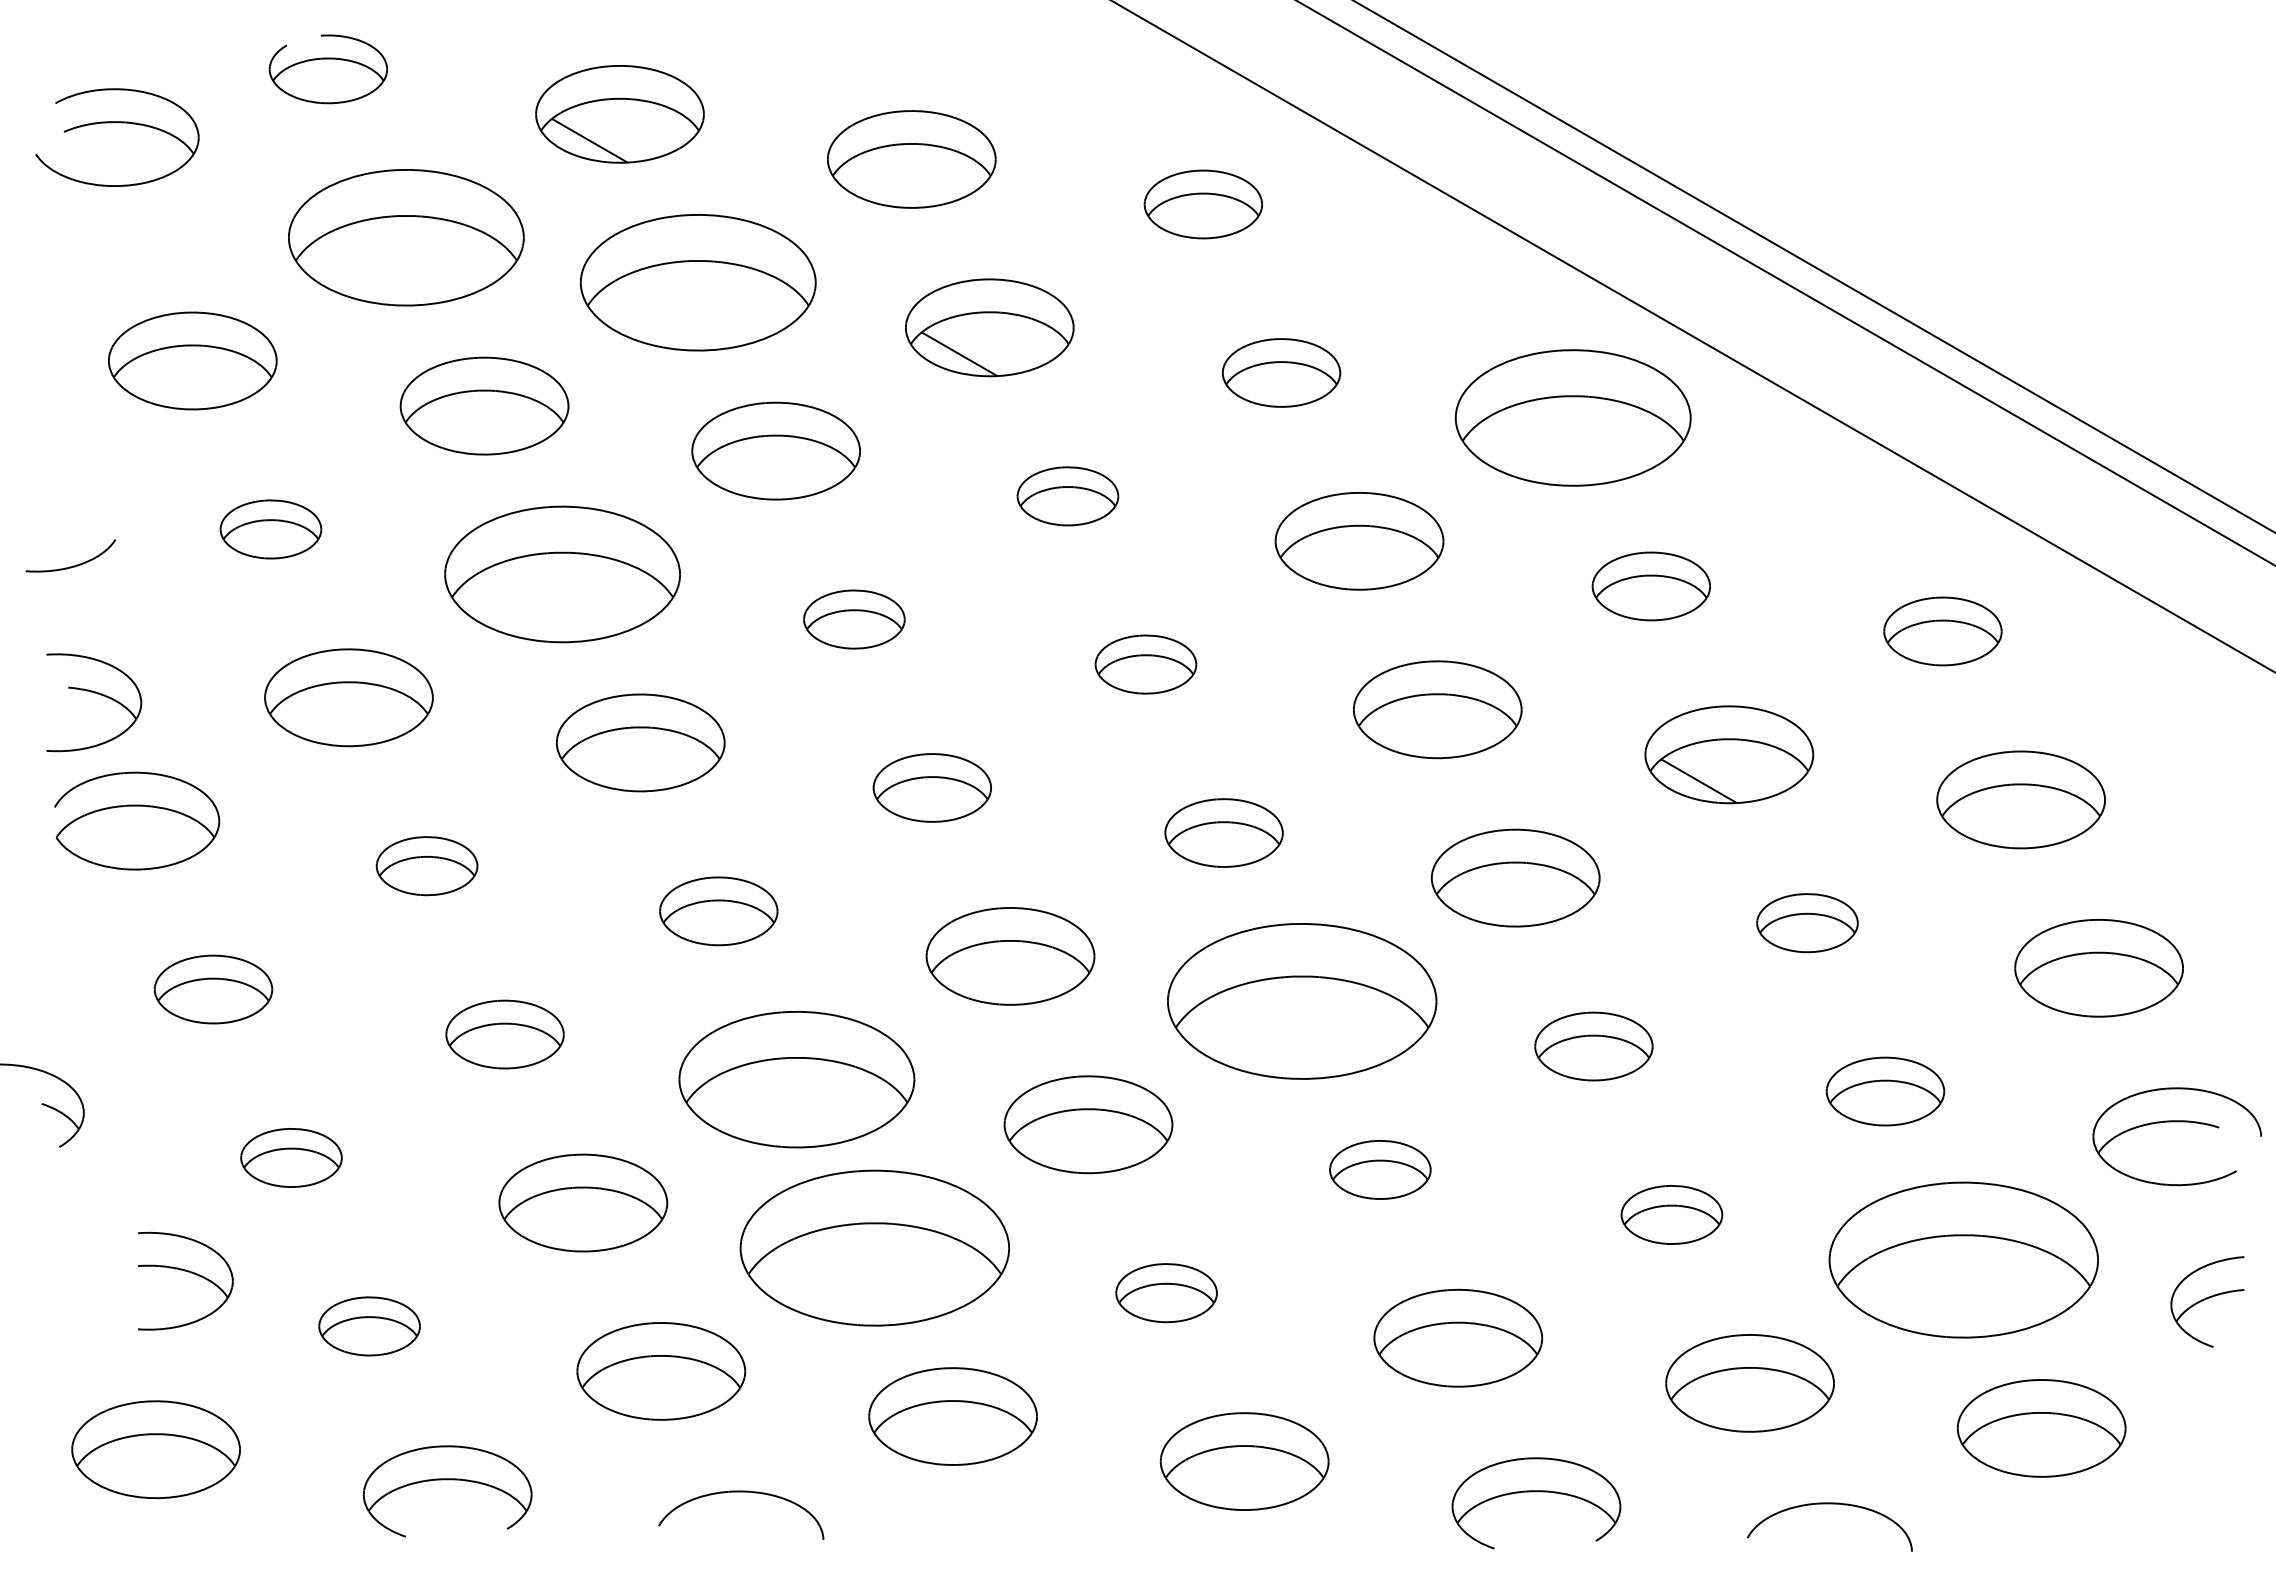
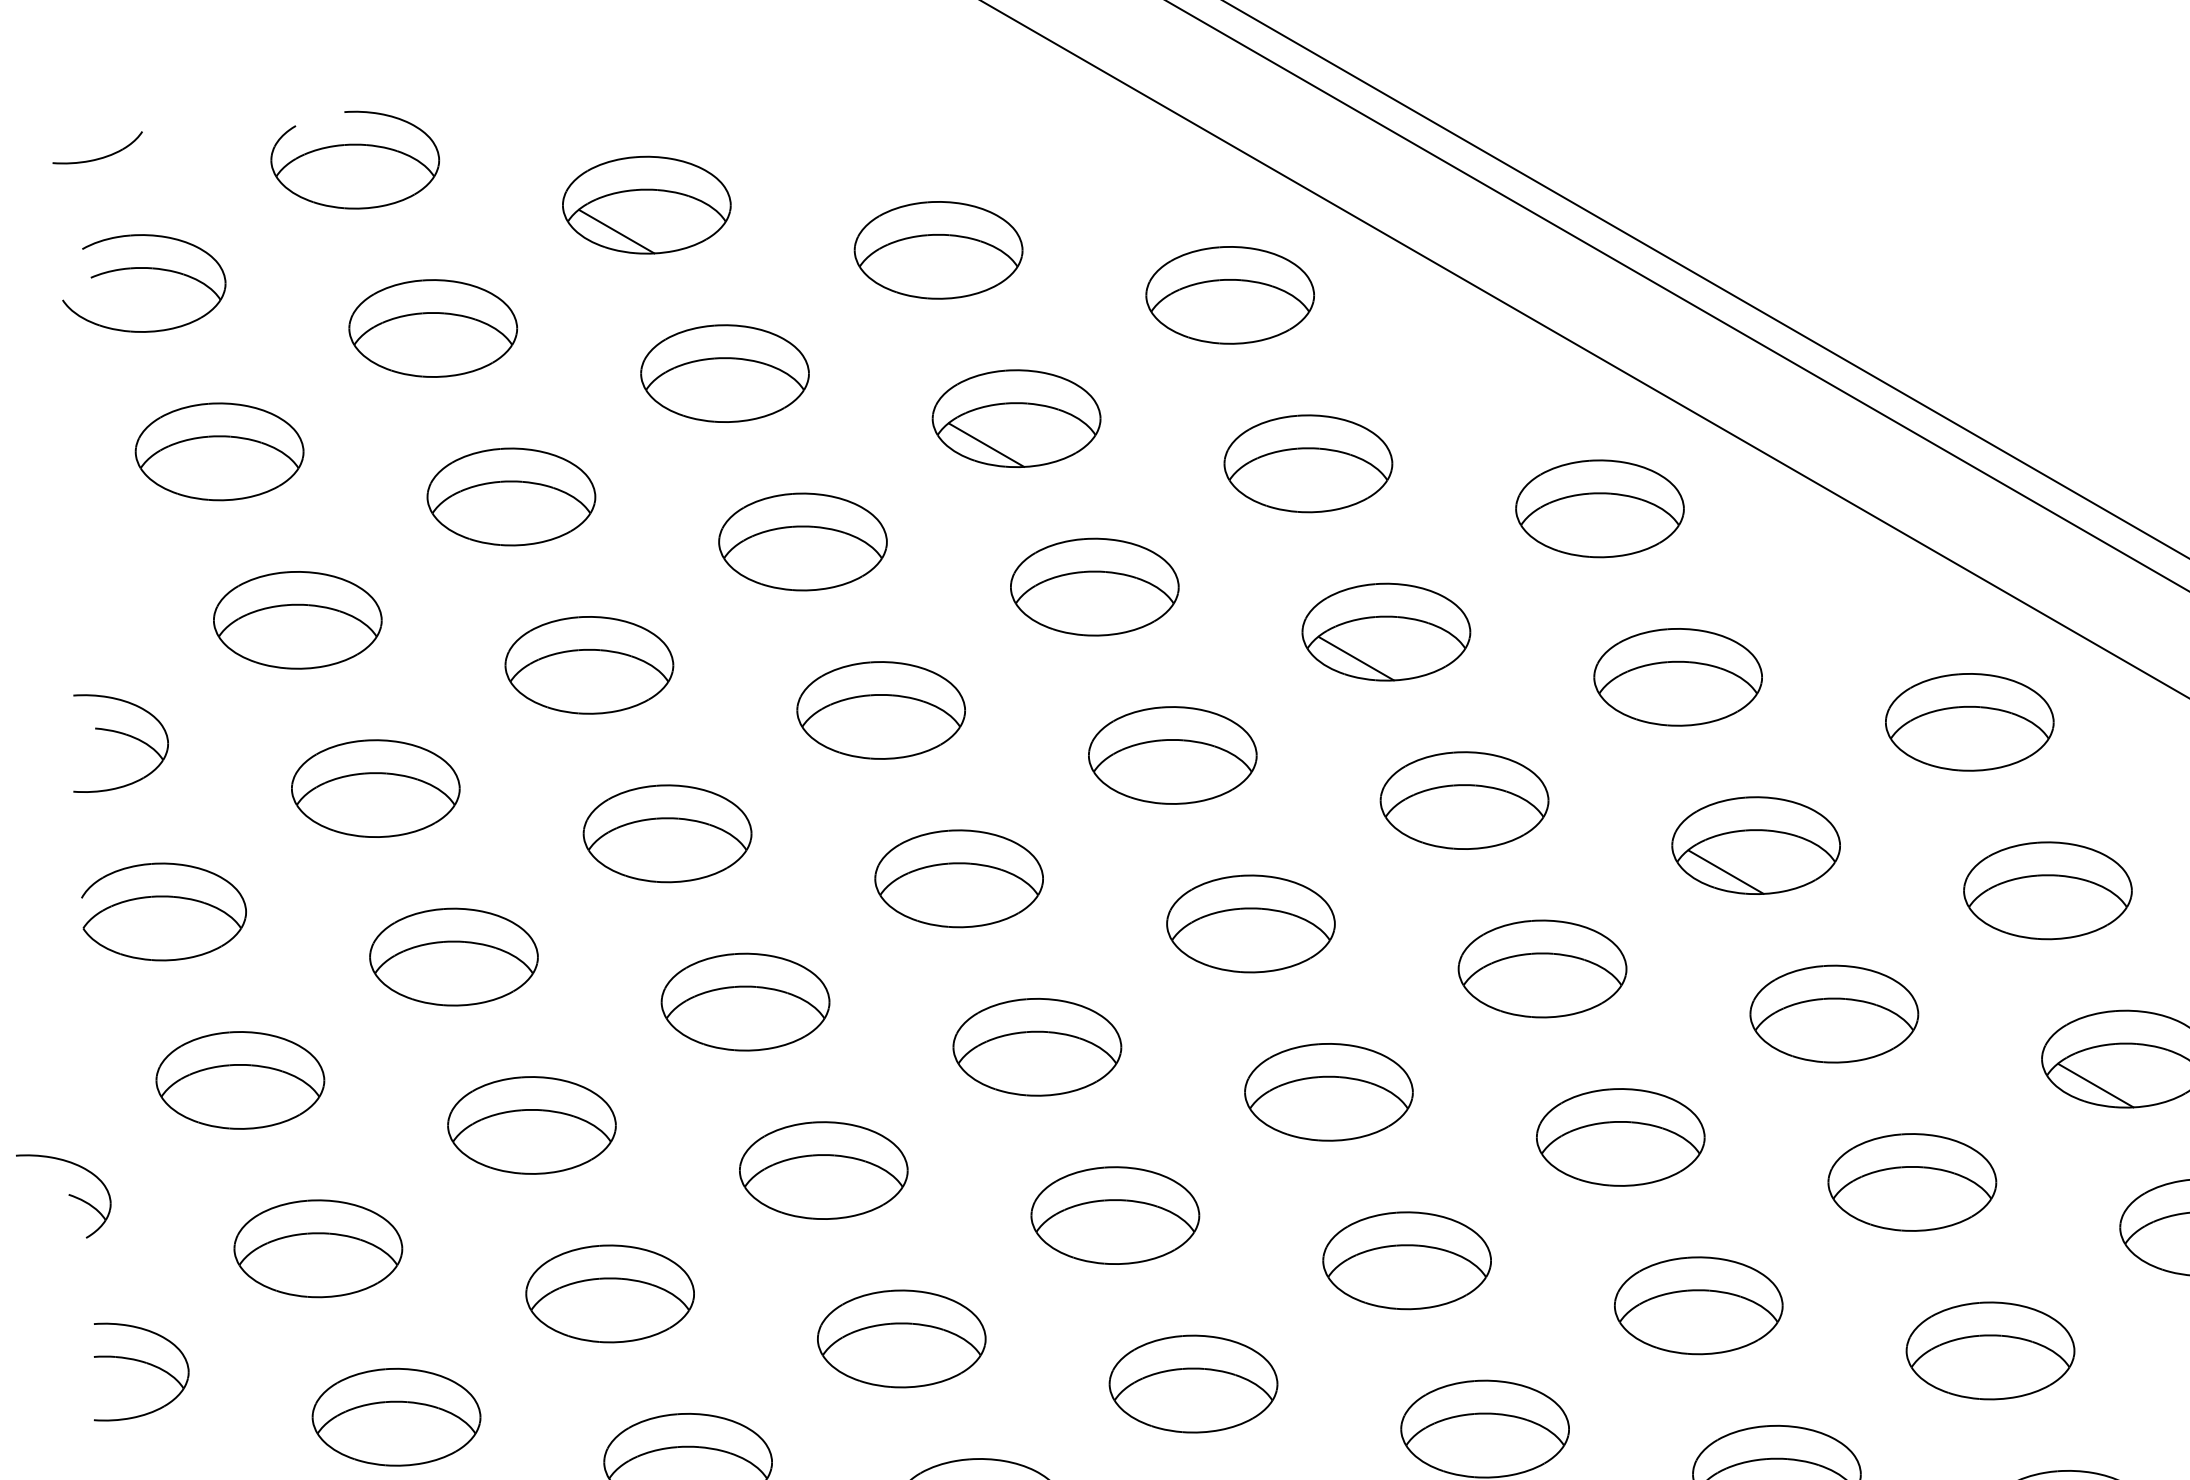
part: (328, 69) -> (355, 160), size x1.43
part: (120, 123) -> (147, 269), moved
part: (1203, 204) -> (1230, 295), size x1.43
part: (406, 237) -> (433, 328), size x0.71
part: (697, 282) -> (724, 373), size x0.71
part: (1281, 372) -> (1308, 463), size x1.43
part: (1572, 417) -> (1599, 508), size x0.71
part: (1067, 496) -> (1094, 587), size x1.67
part: (270, 529) -> (297, 620), size x1.67
part: (73, 565) -> (100, 157), moved
line: (1329, 567) -> (1356, 658), added
part: (562, 574) -> (589, 665), size x0.71
part: (1651, 586) -> (1678, 677), size x1.43
part: (854, 619) -> (881, 710), size x1.67
part: (1942, 631) -> (1969, 722), size x1.43
part: (1145, 664) -> (1172, 755), size x1.67
part: (97, 694) -> (124, 735), moved
part: (932, 787) -> (959, 878), size x1.43
part: (1223, 832) -> (1250, 923), size x1.43
part: (426, 865) -> (453, 956), size x1.67
part: (718, 911) -> (745, 1002), size x1.43
part: (1807, 922) -> (1834, 1013), size x1.67
part: (213, 989) -> (240, 1080), size x1.43
line: (2068, 994) -> (2095, 1085), added
part: (1301, 1001) -> (1328, 1092), size x0.62
part: (504, 1034) -> (531, 1125), size x1.43
part: (1593, 1046) -> (1620, 1137), size x1.43
part: (796, 1079) -> (823, 1170), size x0.71
part: (1885, 1091) -> (1912, 1182), size x1.43
part: (291, 1157) -> (318, 1248), size x1.67
part: (1380, 1169) -> (1407, 1260), size x1.67
part: (1671, 1214) -> (1698, 1305), size x1.67
part: (874, 1247) -> (901, 1338), size x0.62
part: (1963, 1259) -> (1990, 1350), size x0.62
part: (188, 1272) -> (144, 1363), moved
part: (1166, 1292) -> (1193, 1383), size x1.67
part: (369, 1326) -> (396, 1417), size x1.67

